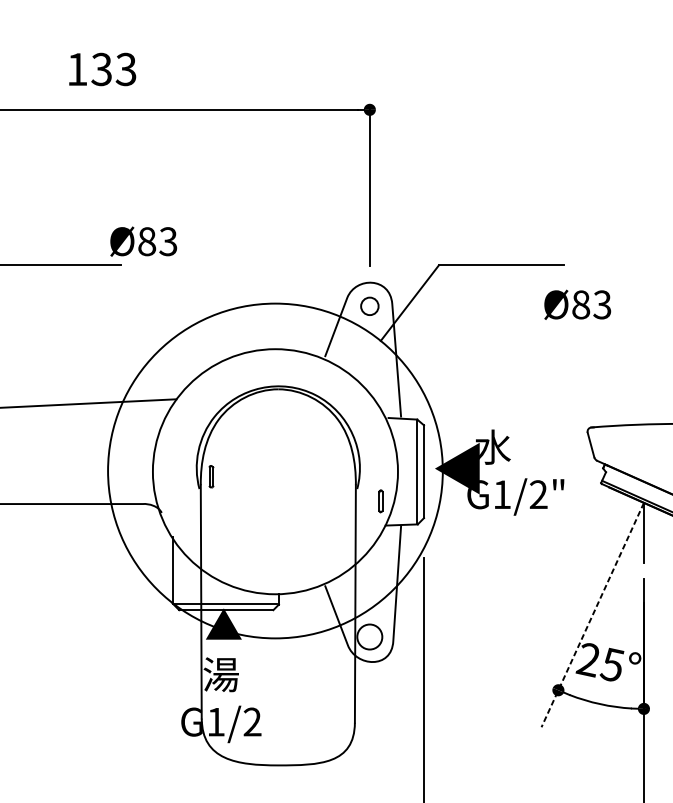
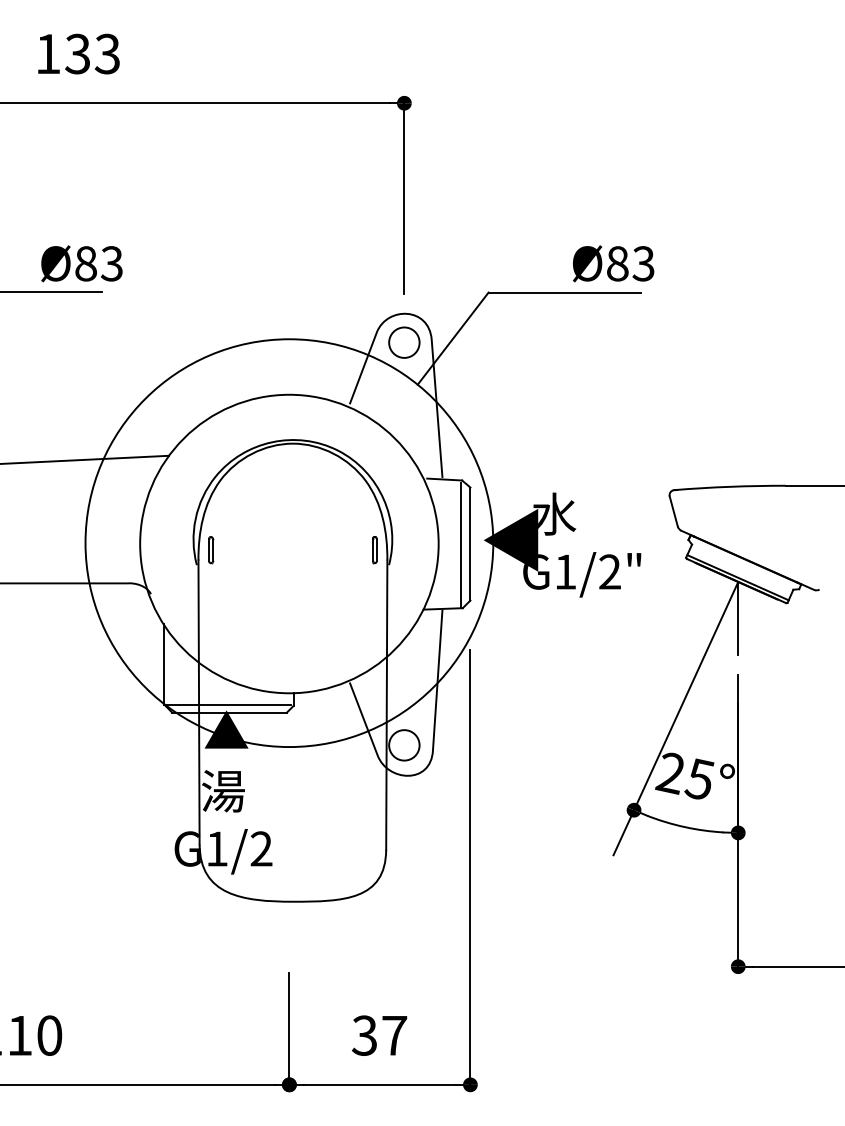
text: (143, 241) -> (81, 263), moved
text: (577, 304) -> (613, 263), moved
part: (369, 306) -> (404, 342), size x1.43
part: (380, 501) -> (374, 550), moved
line: (592, 615) -> (675, 719), dashed -> solid

